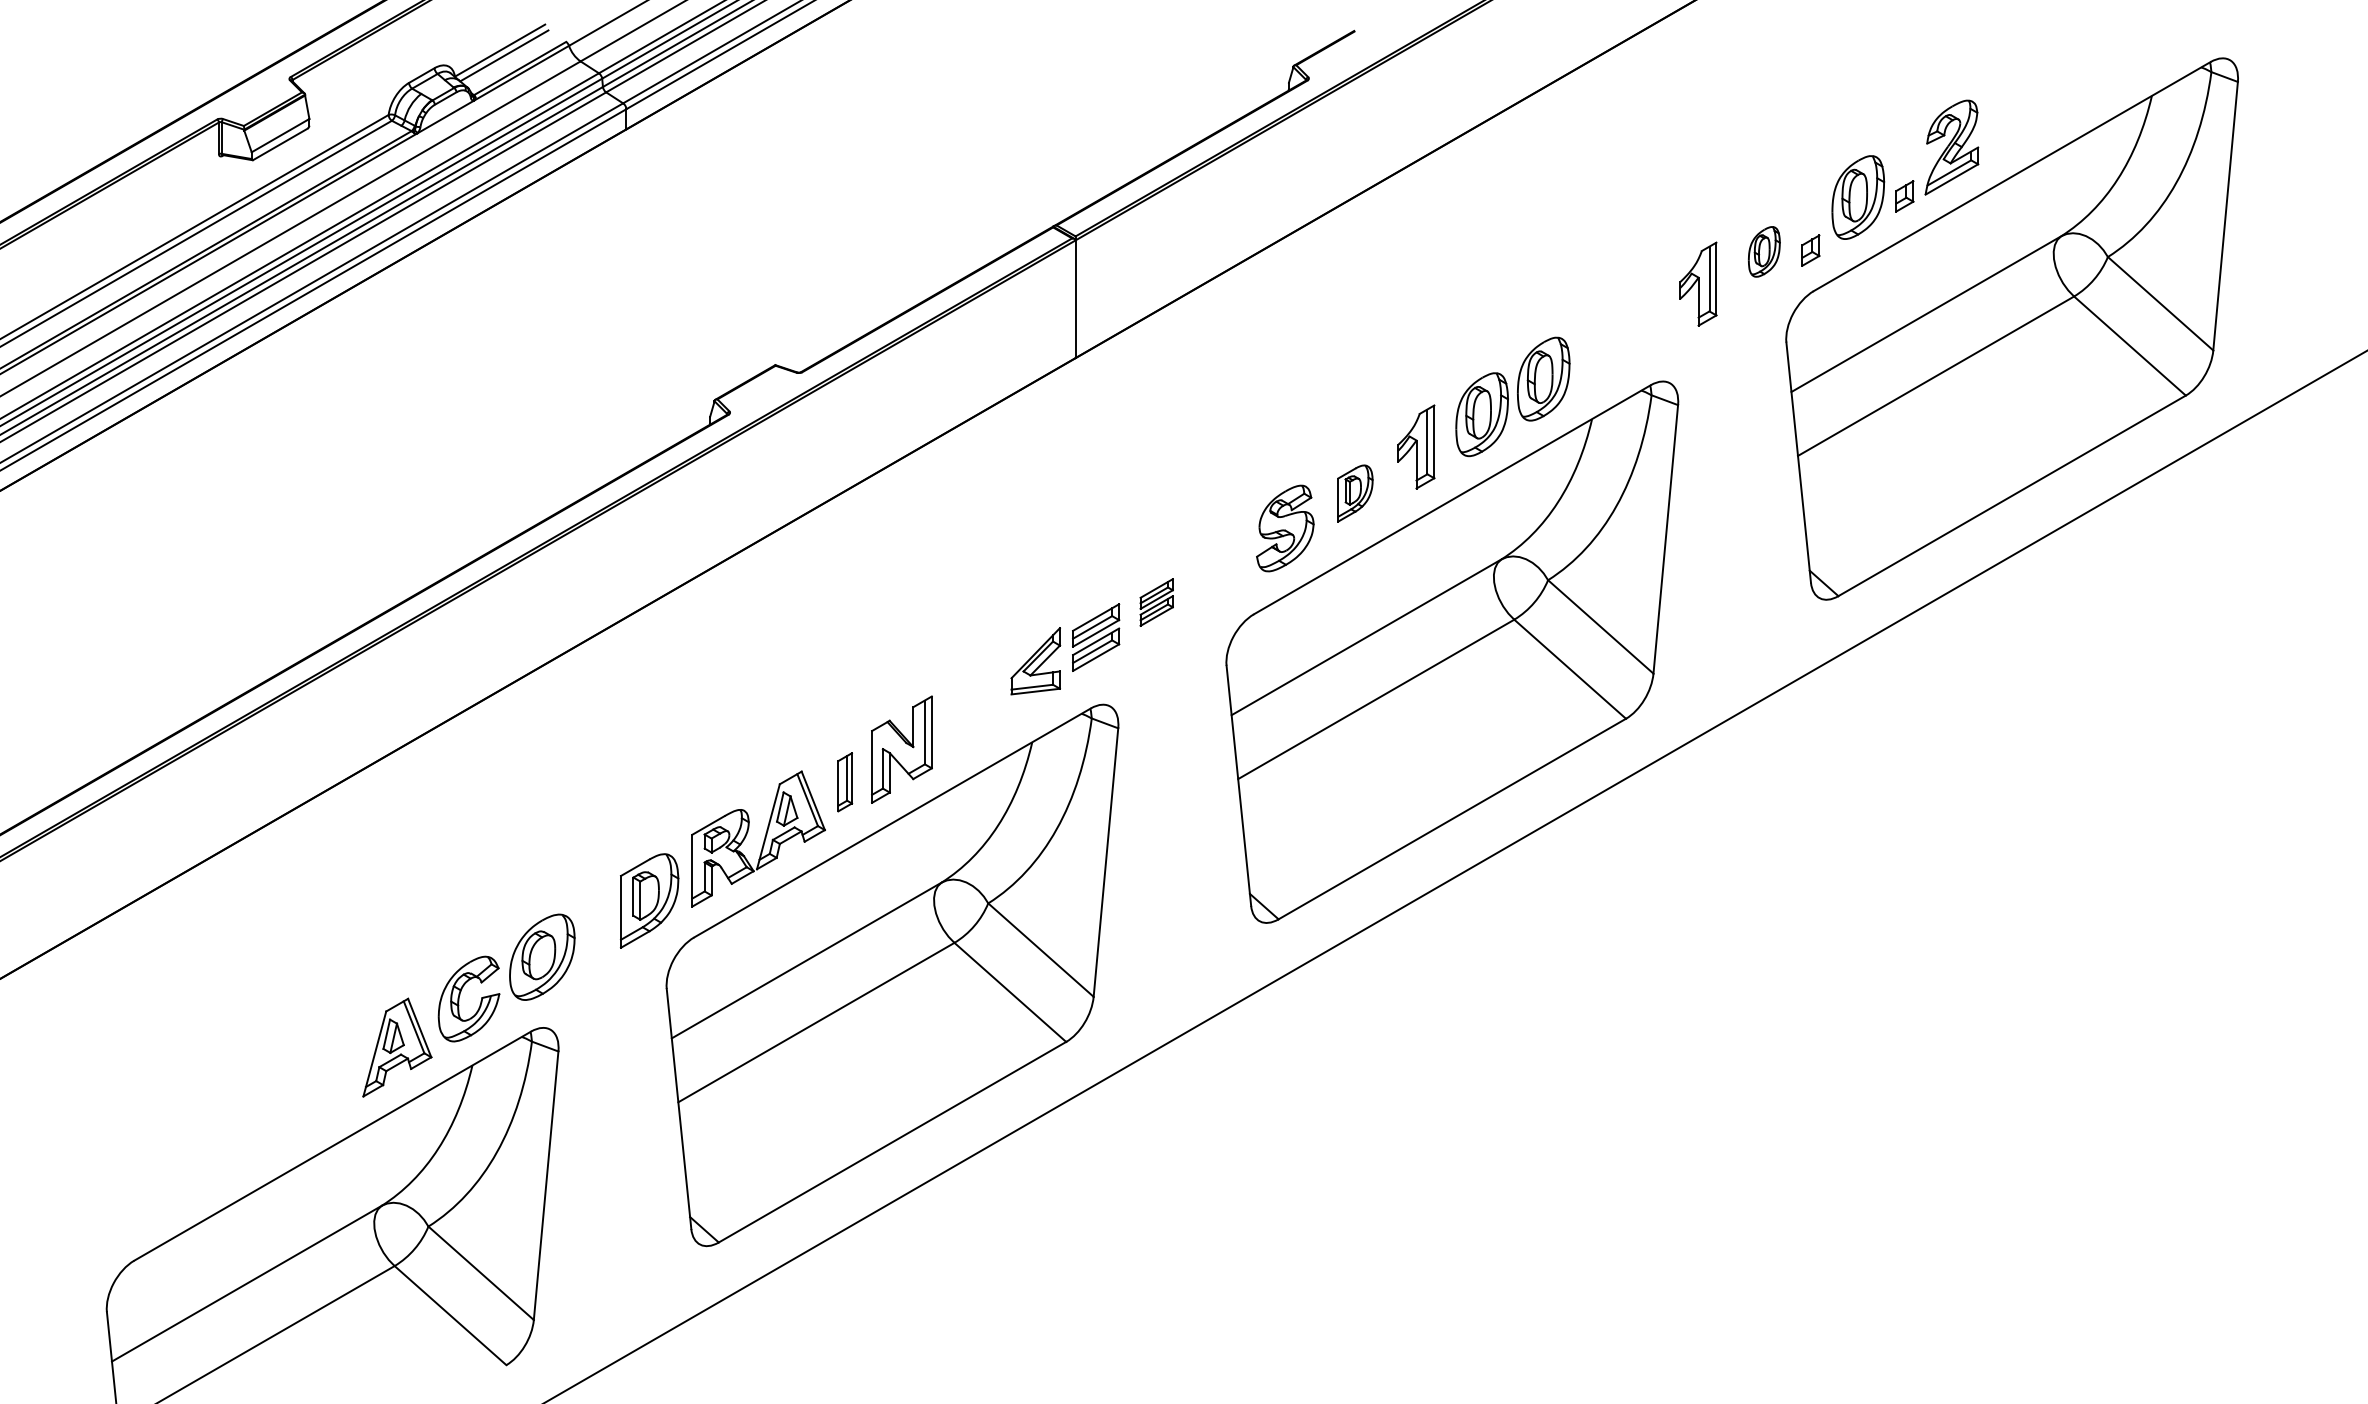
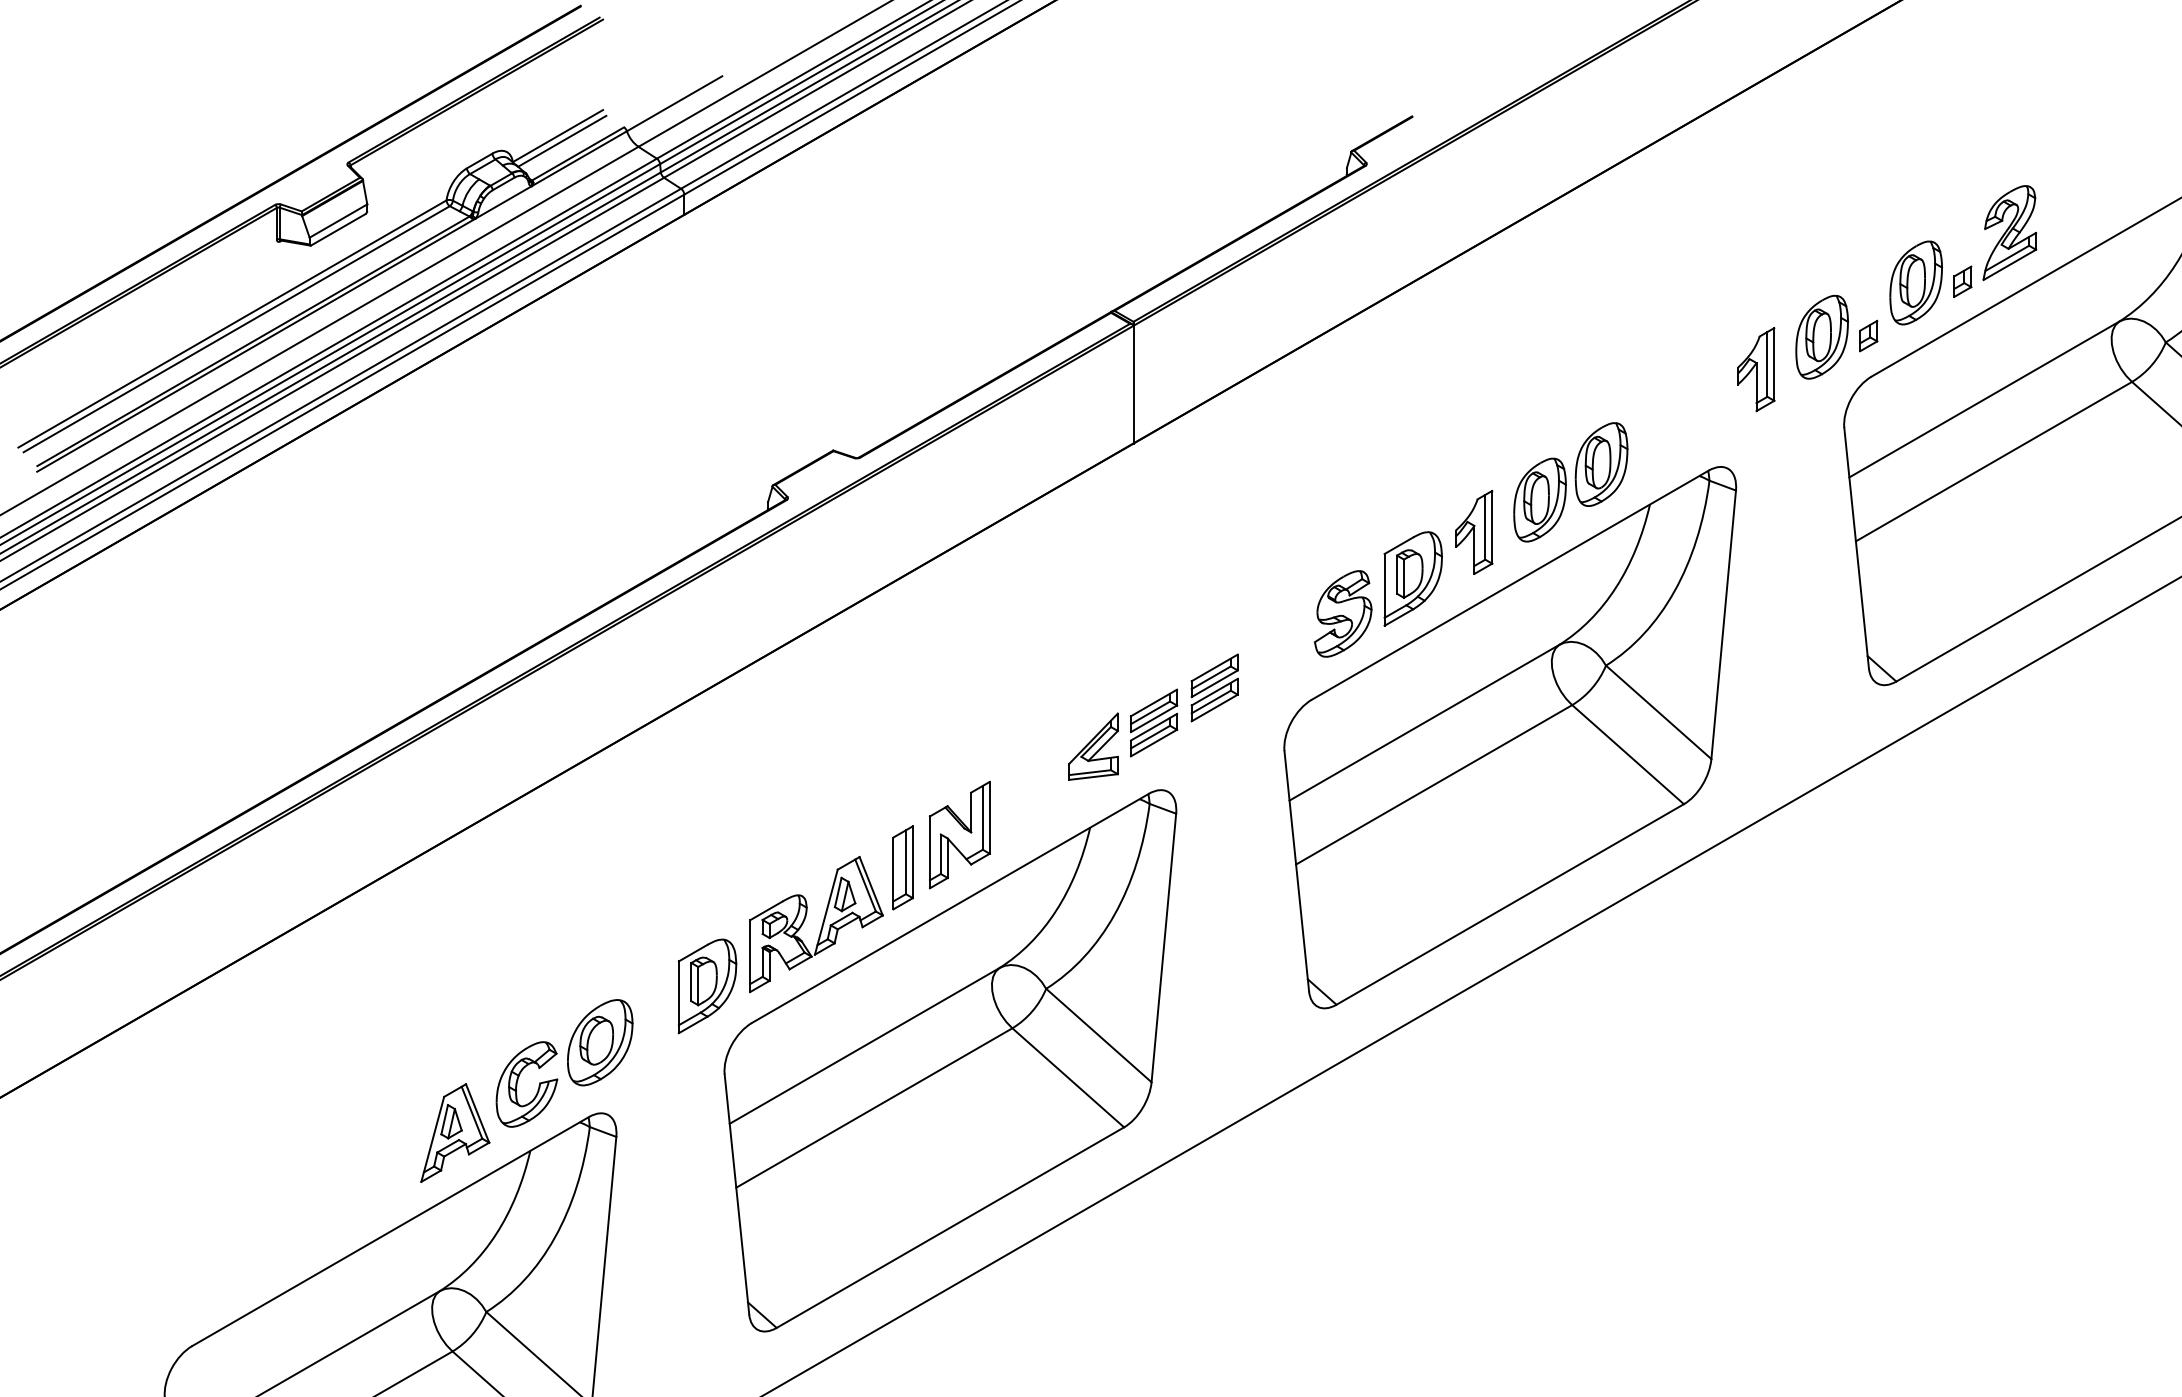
part: (1764, 251) -> (1822, 336), size x1.67
part: (1355, 493) -> (1413, 578), size x1.67
part: (1156, 602) -> (1214, 687), size x1.43
part: (844, 781) -> (902, 866), size x1.43

